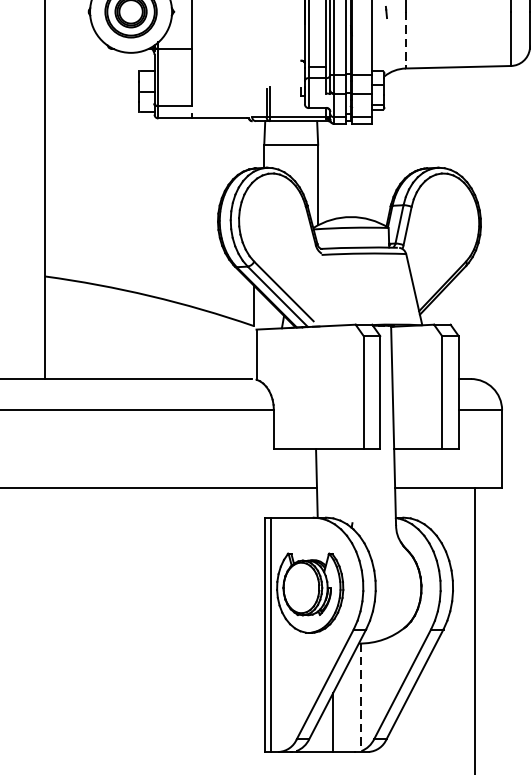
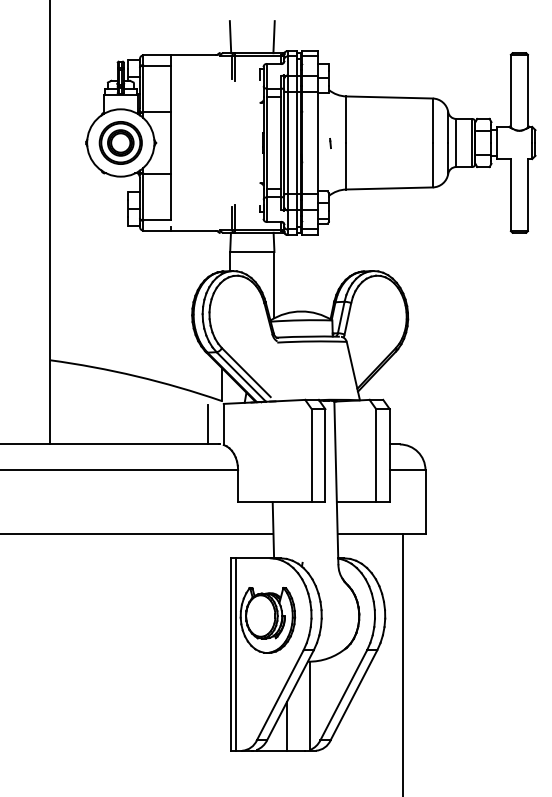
line: (405, 40) -> (346, 166), dashed -> solid
line: (236, 354) -> (207, 424), added
line: (360, 698) -> (309, 706), dashed -> solid

